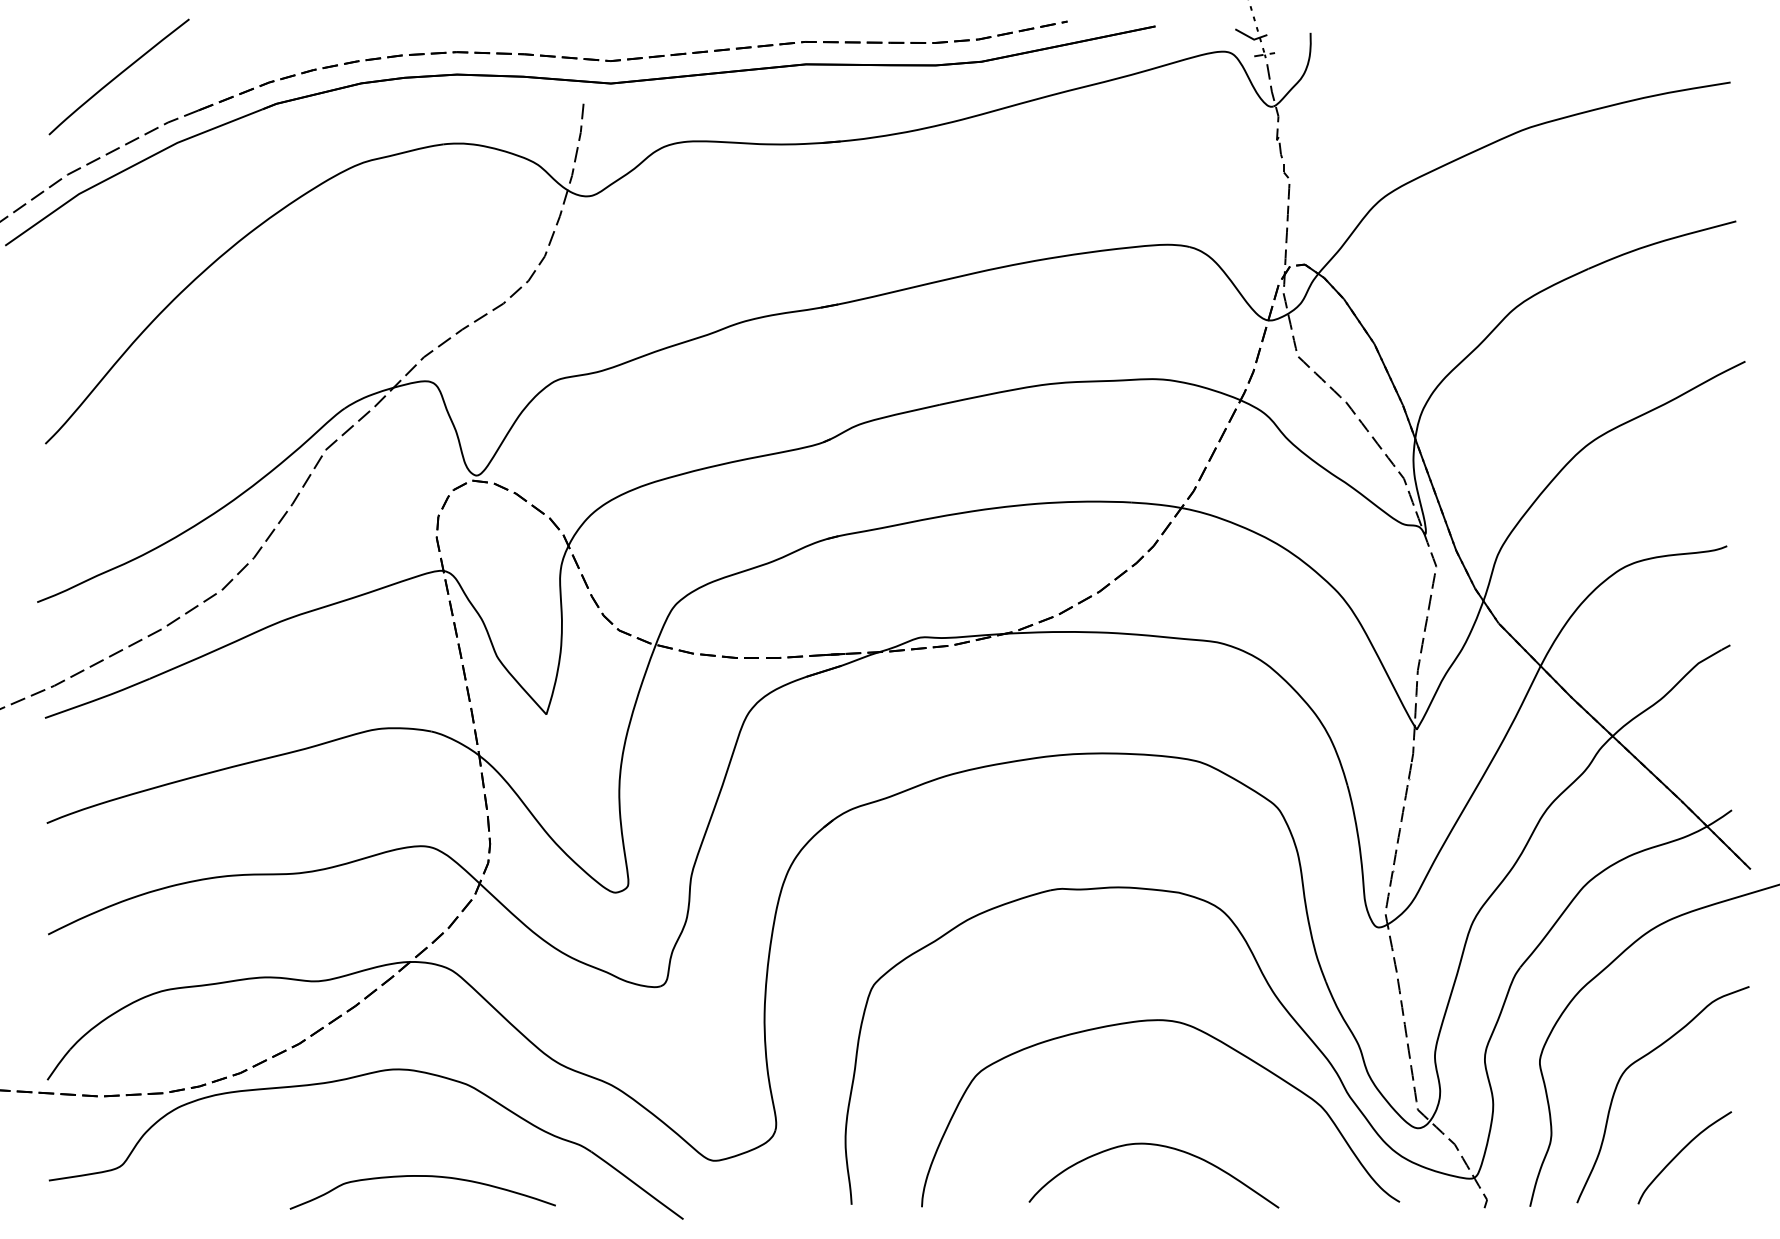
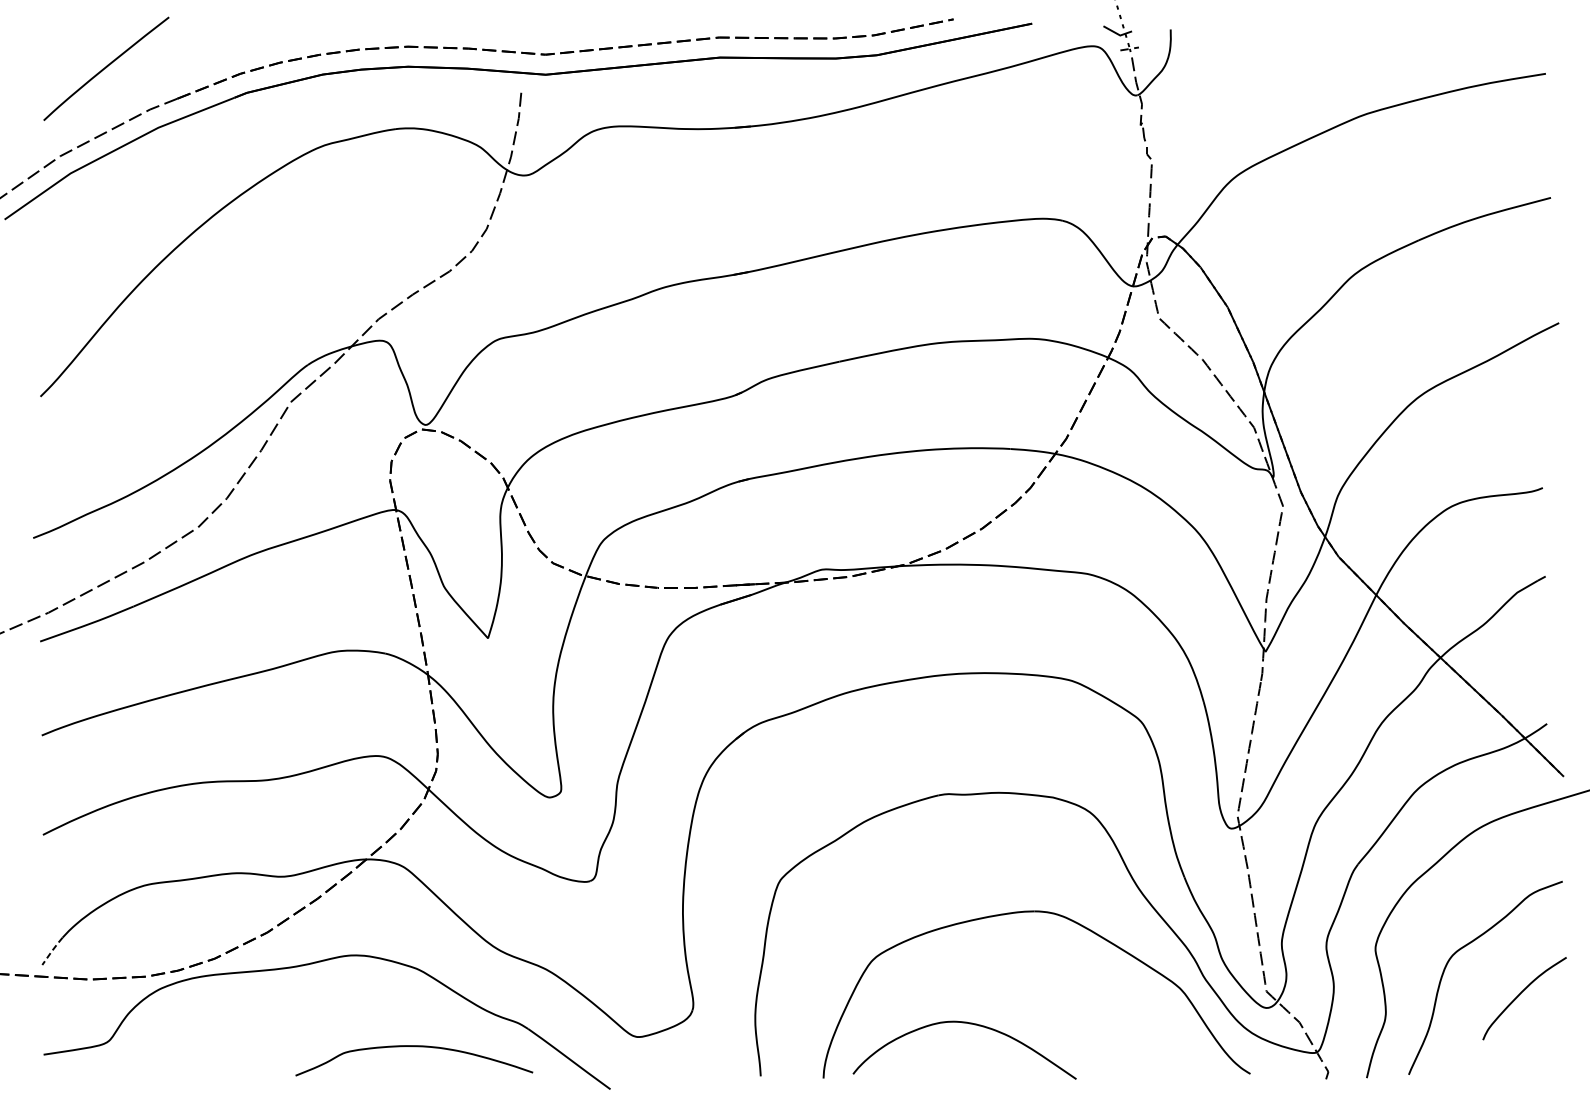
line: (58, 1063) -> (52, 950), solid -> dashed
curve: (1158, 1146) -> (968, 1024), moved
curve: (1680, 1153) -> (1520, 994), moved
curve: (422, 1176) -> (414, 1046), moved

